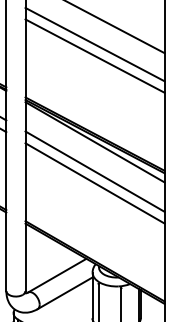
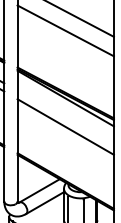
line: (94, 55) -> (65, 38), removed
line: (94, 171) -> (65, 118), removed

